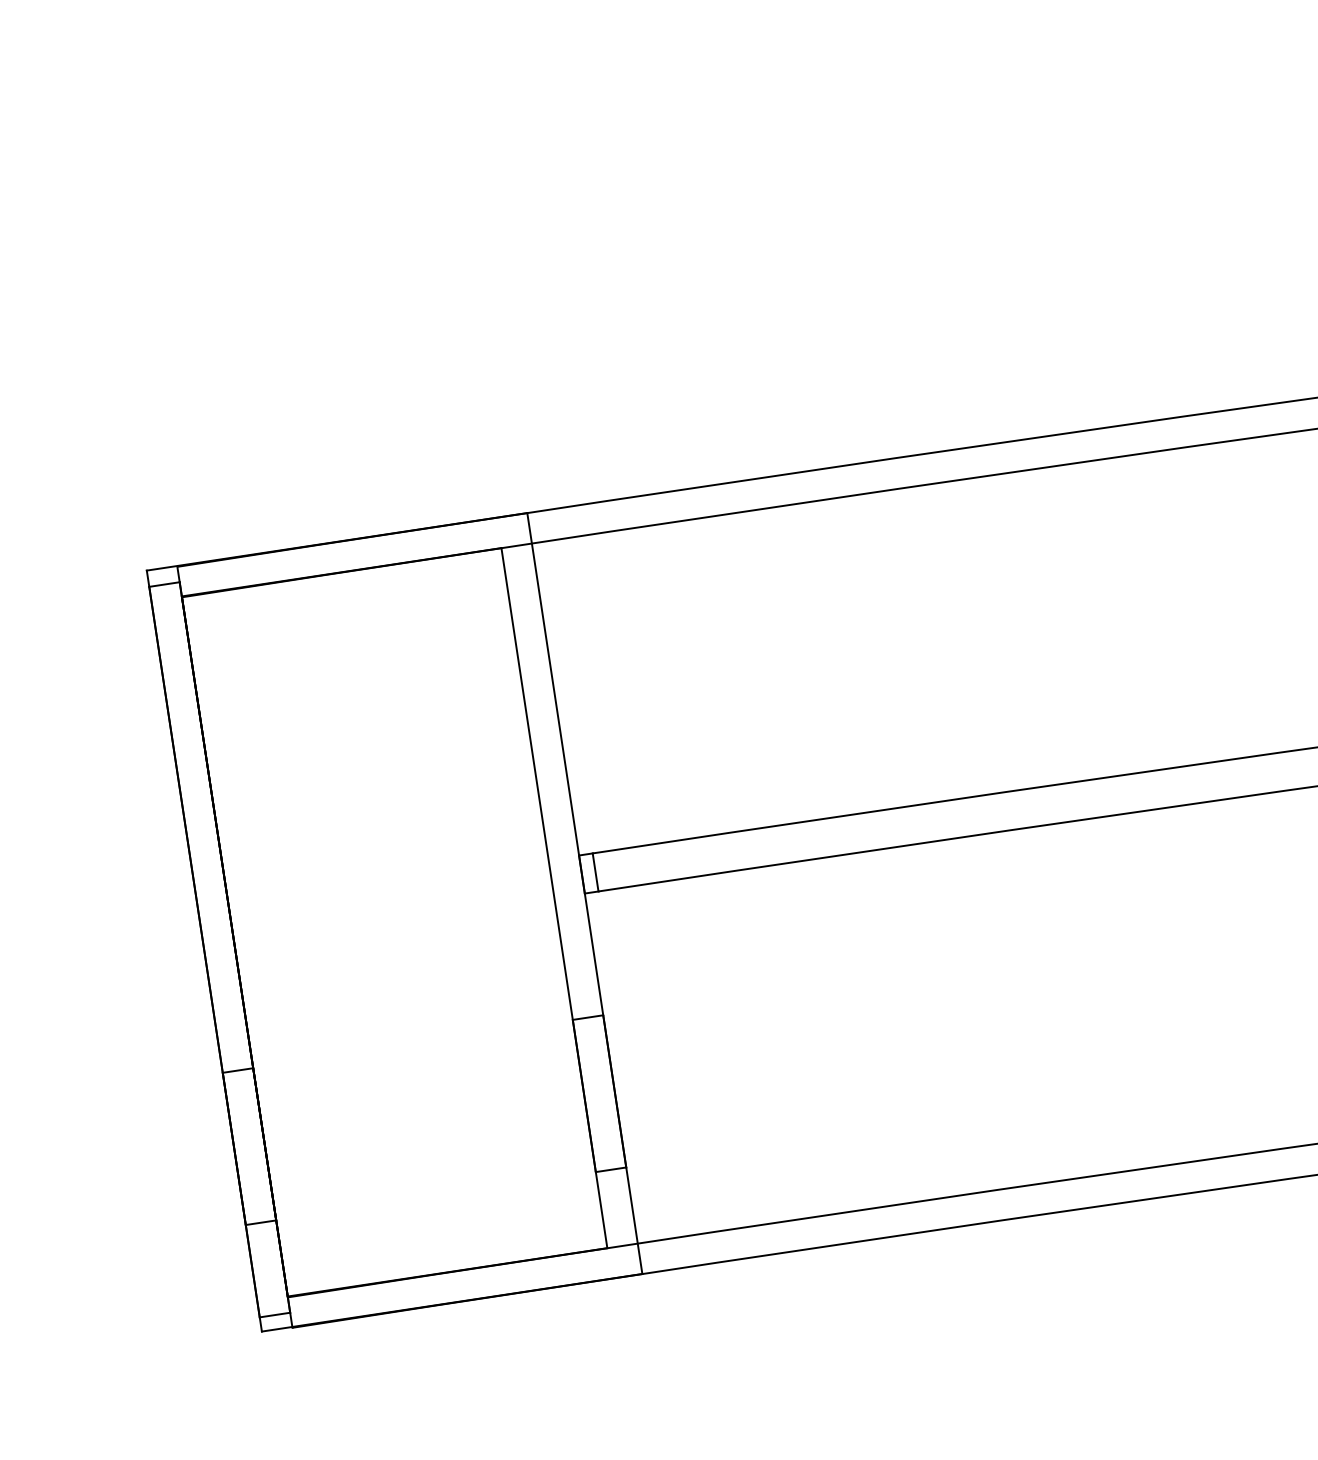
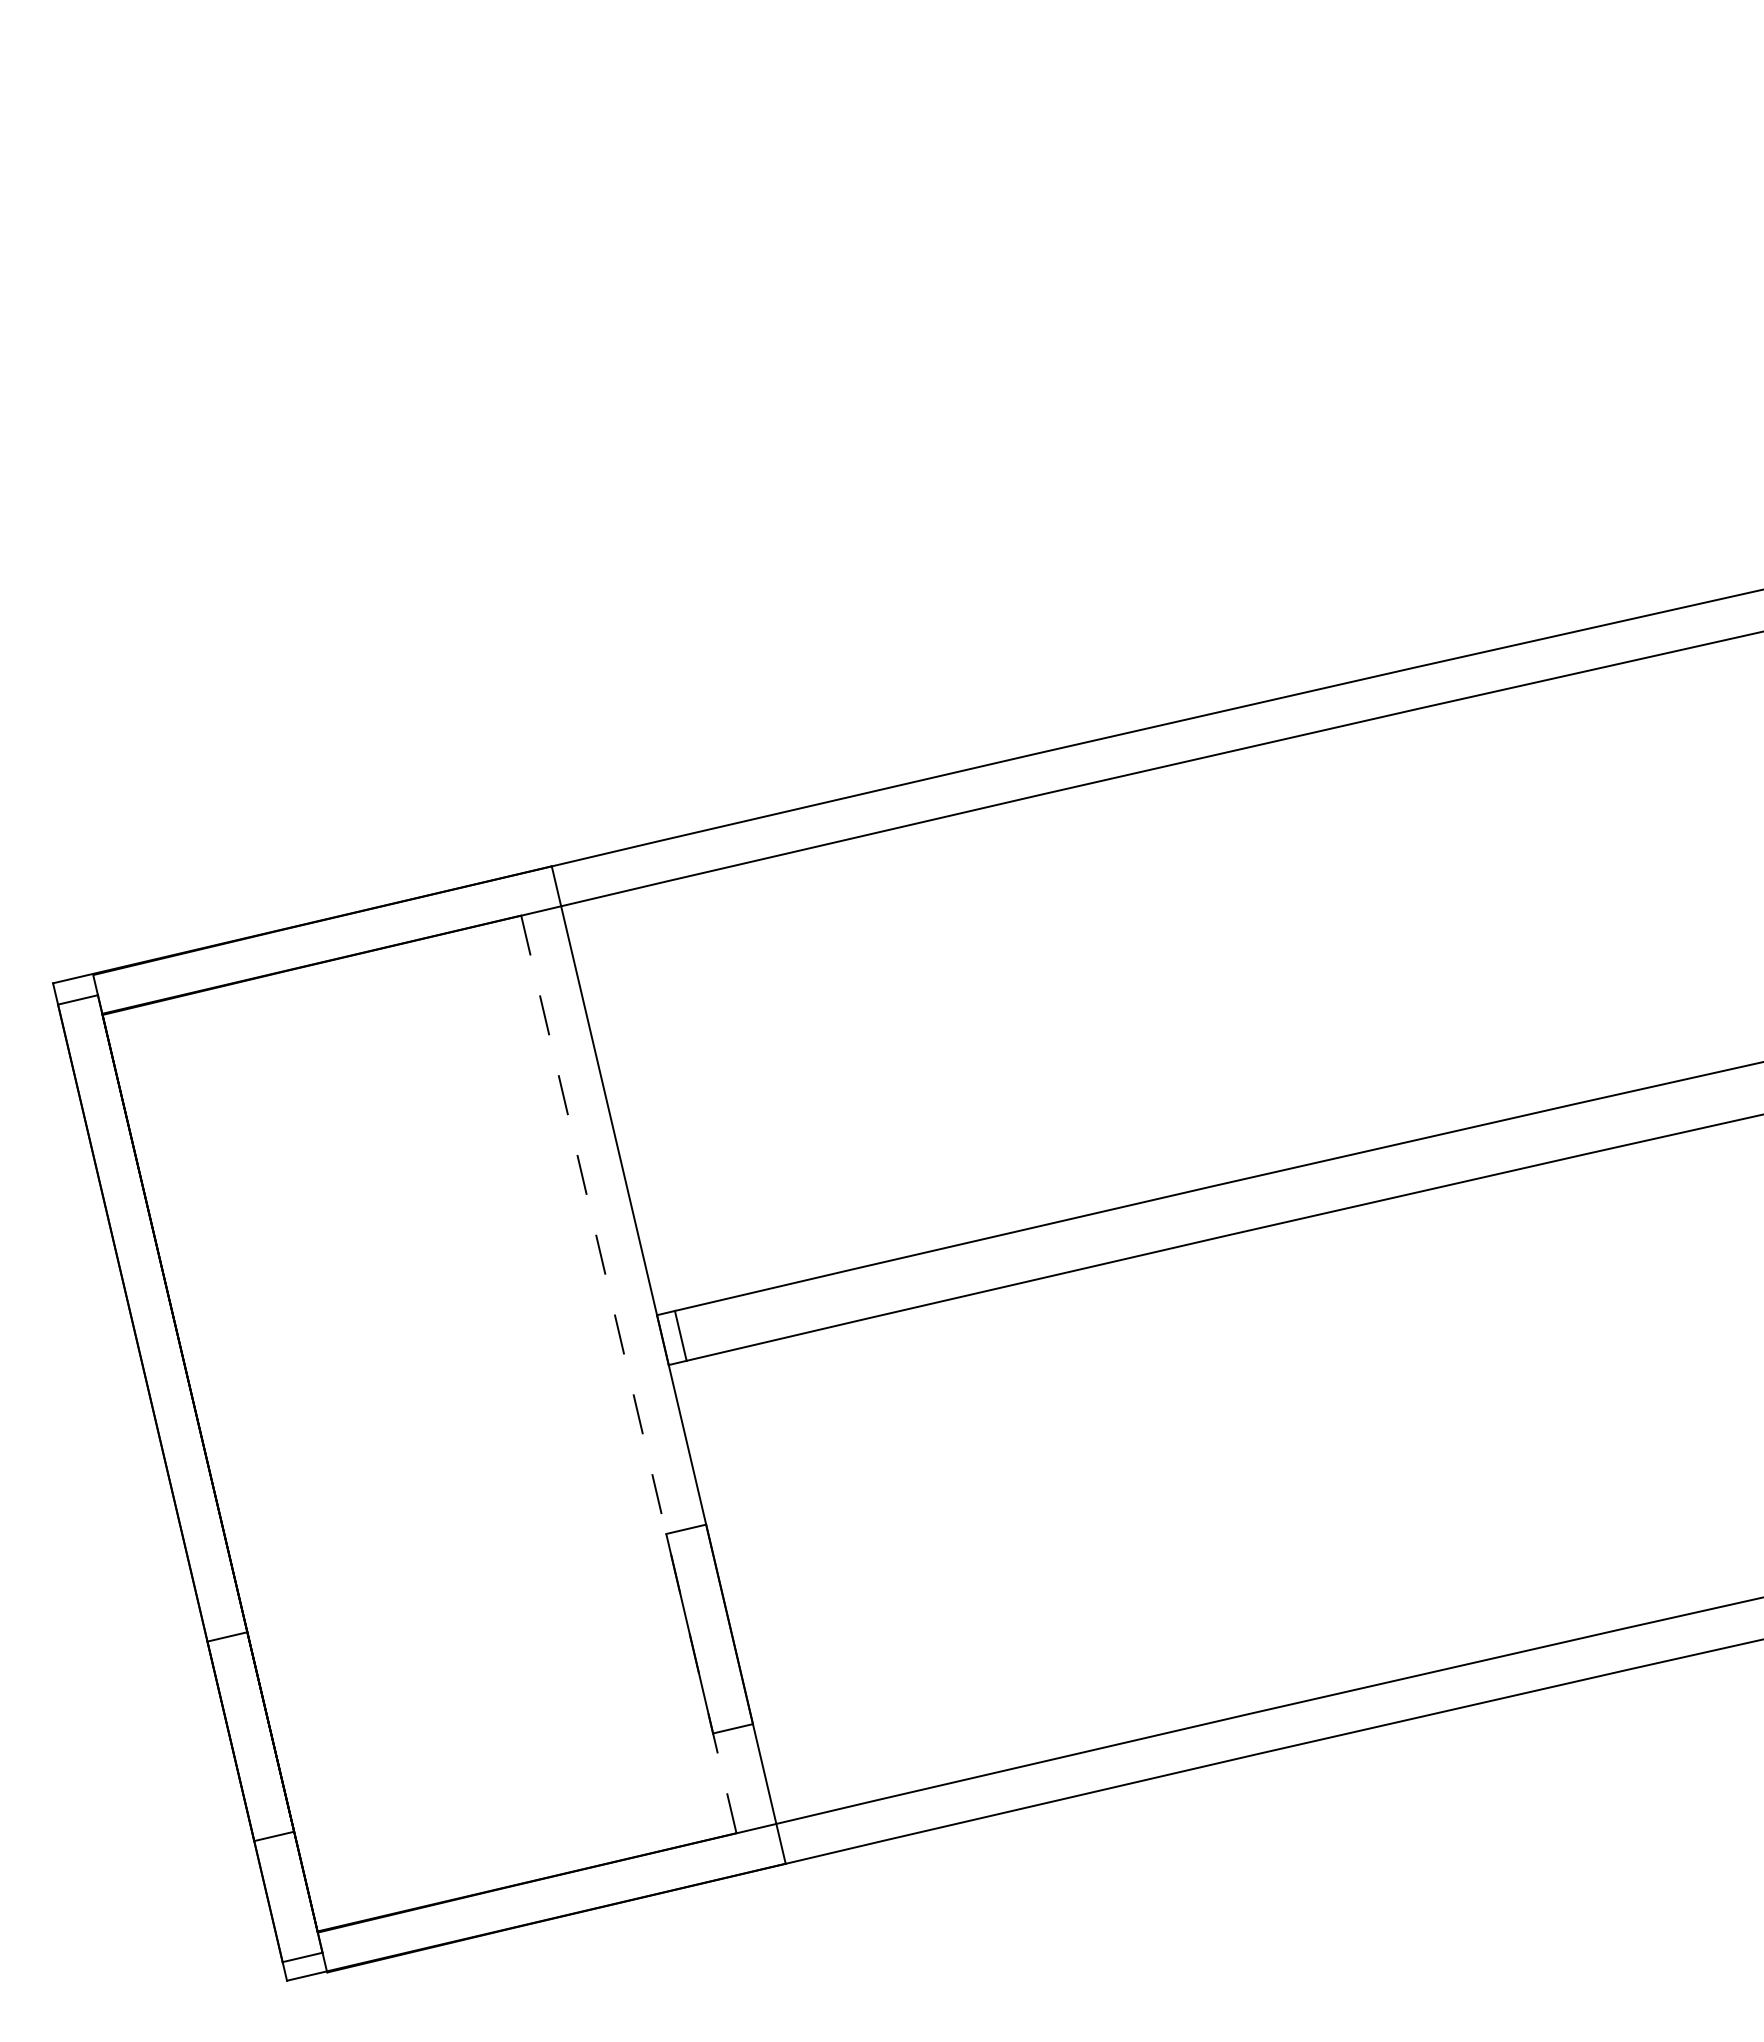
line: (554, 898) -> (628, 1374), solid -> dashed

